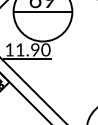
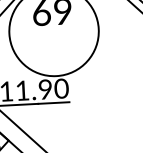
line: (42, 12) -> (53, 32), removed

